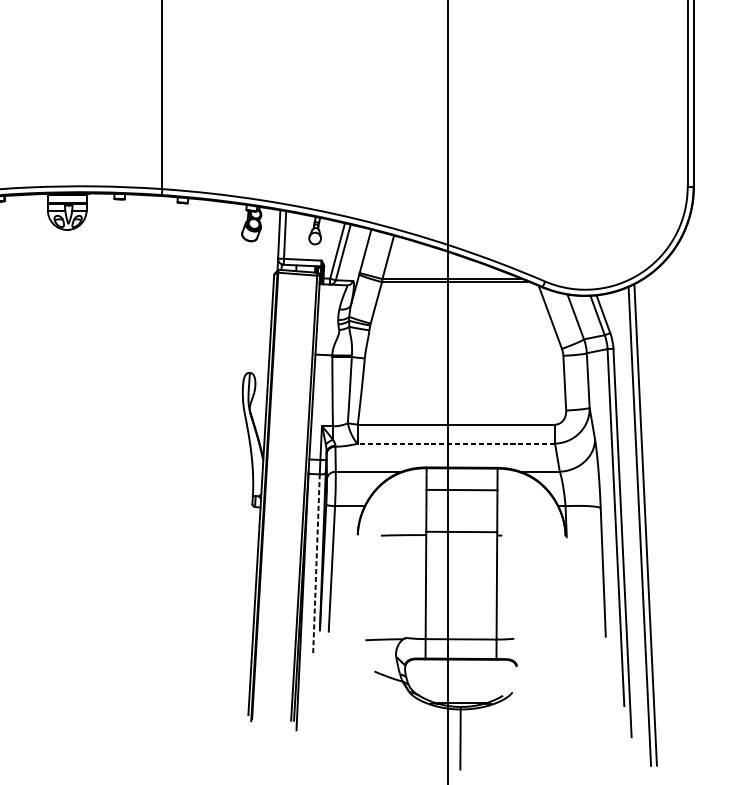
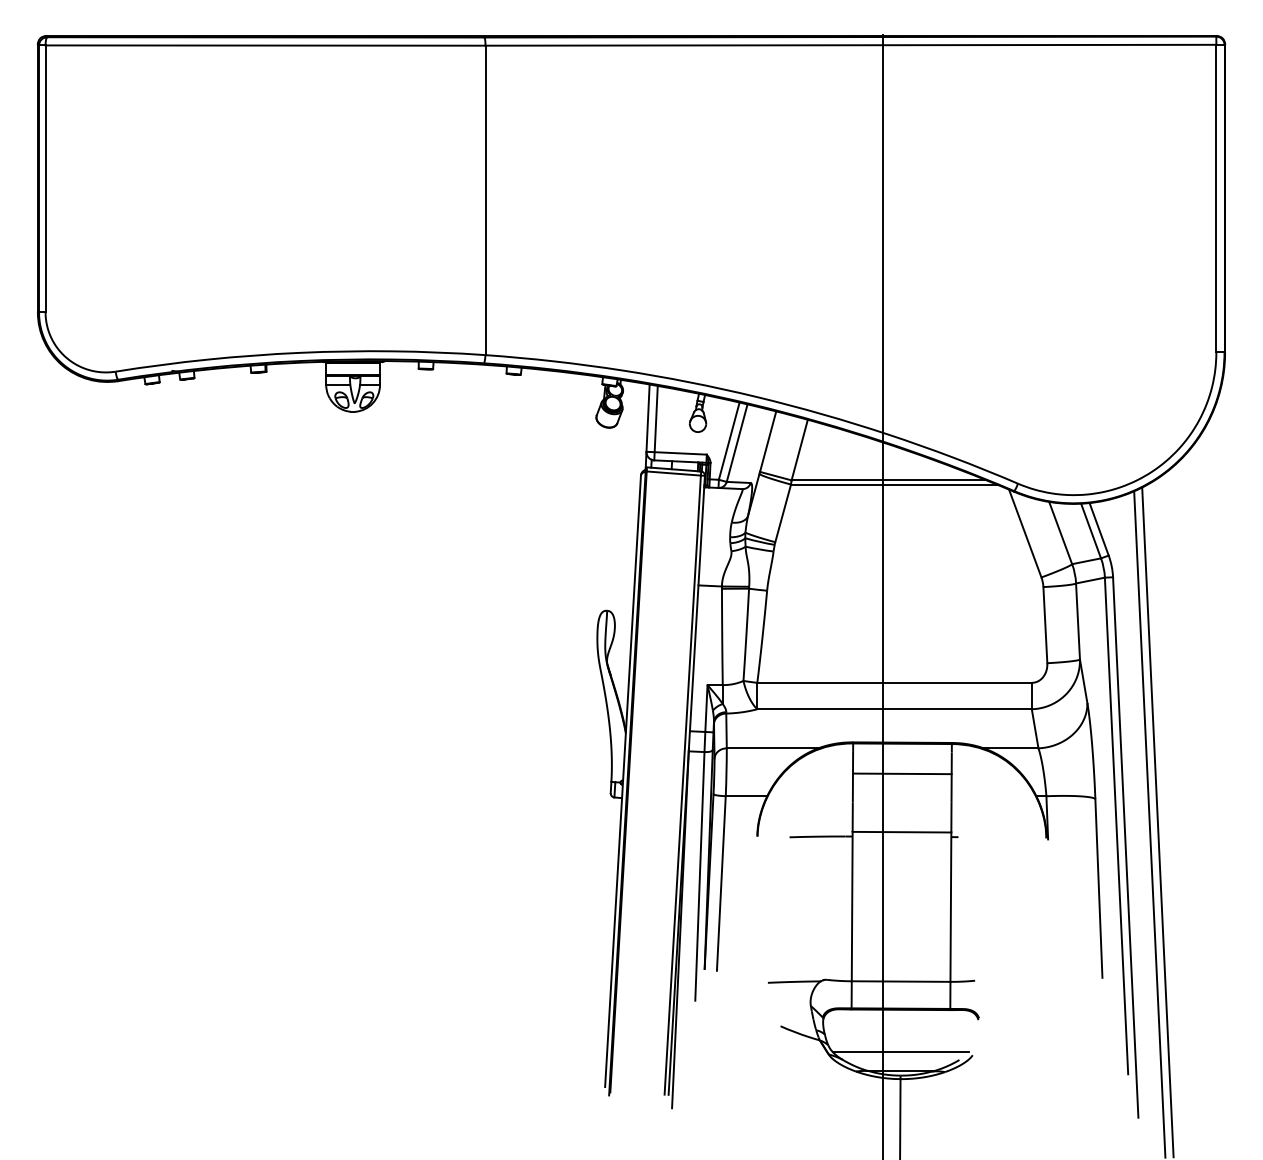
line: (456, 443) -> (894, 709), dashed -> solid
line: (316, 563) -> (699, 875), dashed -> solid
line: (461, 690) -> (901, 1052), added

